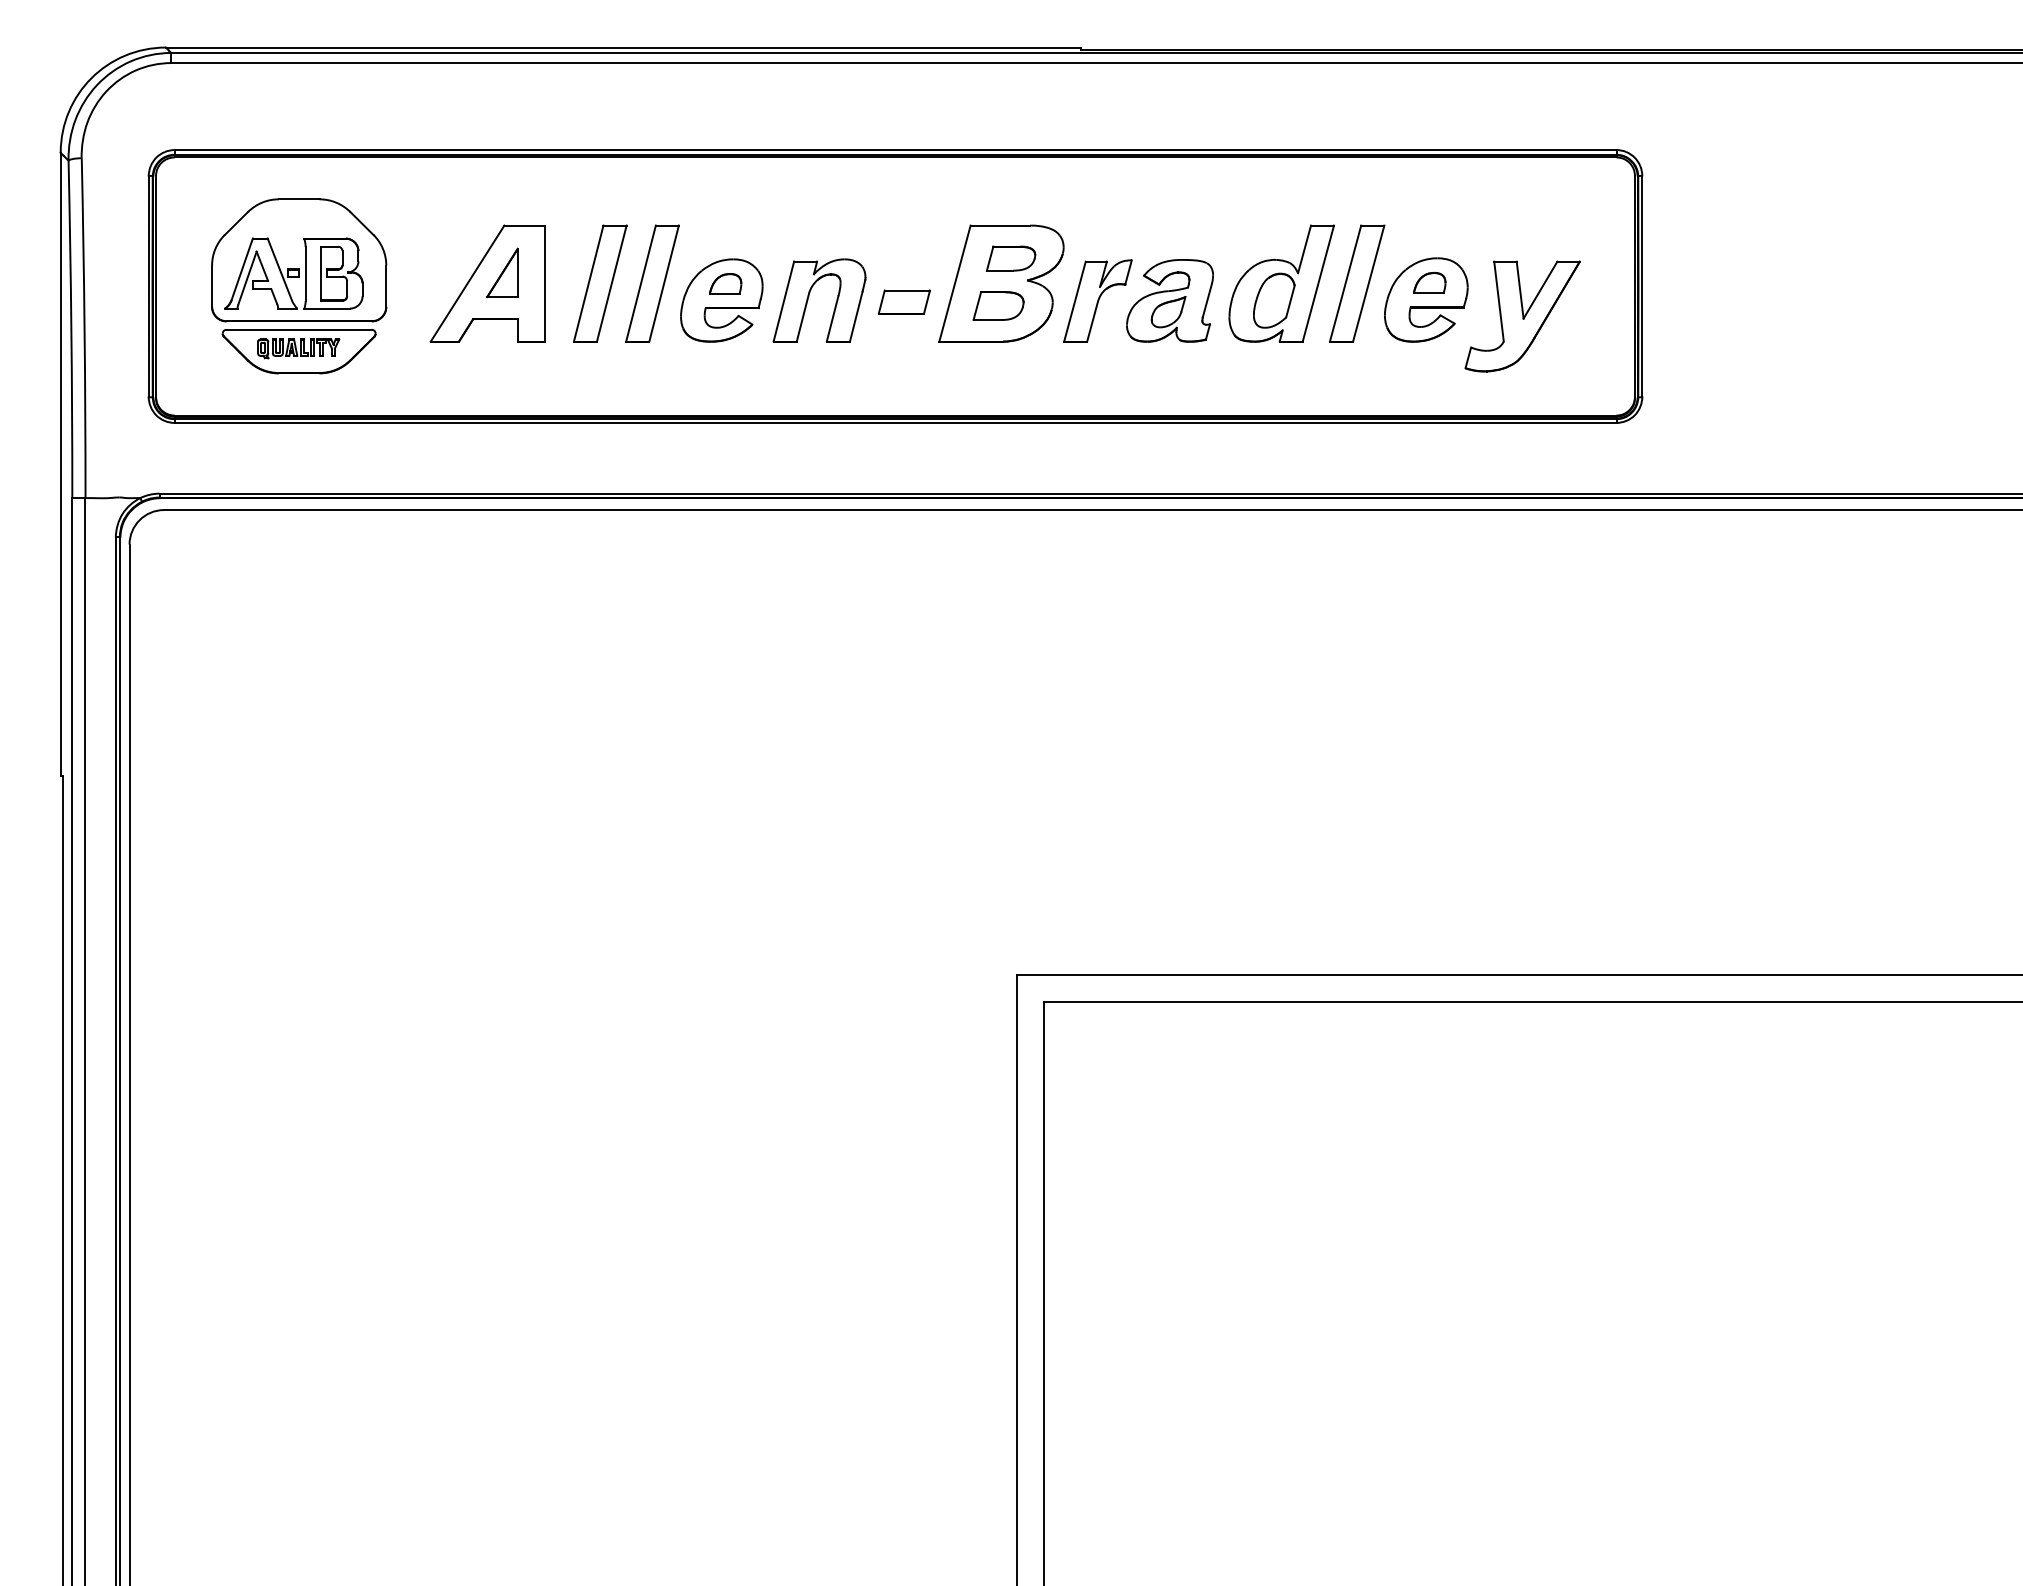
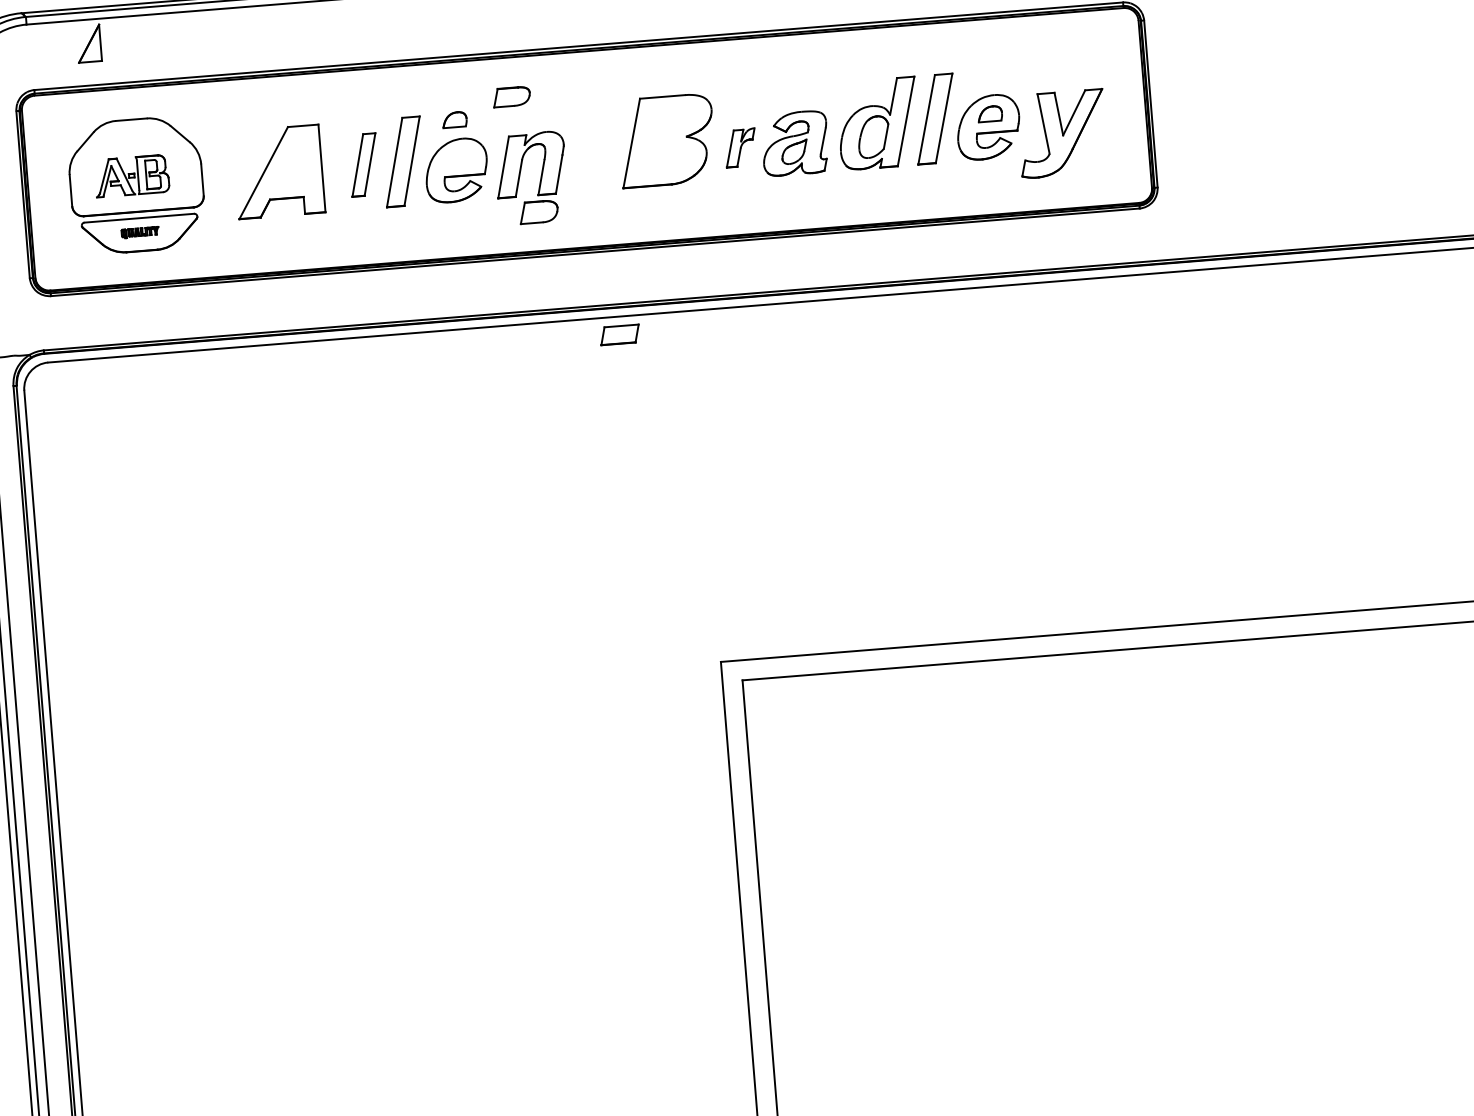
part: (1011, 258) -> (512, 96), moved
part: (502, 272) -> (89, 43), moved
part: (293, 273) -> (131, 176), size x0.7
part: (600, 283) -> (364, 164), size x0.7
part: (725, 283) -> (454, 119), moved
part: (1097, 300) -> (740, 147), size x0.6
part: (903, 301) -> (619, 334), moved
part: (998, 305) -> (538, 211), moved
part: (298, 348) -> (139, 232), size x0.6

